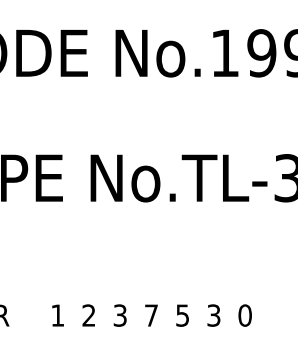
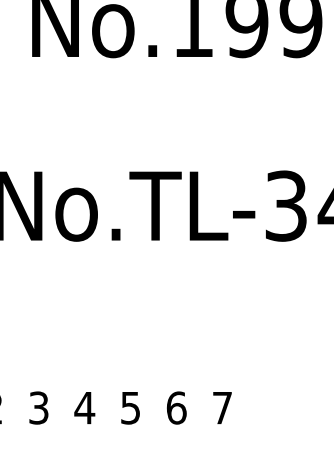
text: (151, 315) -> (84, 407), 7 -> 4
text: (213, 315) -> (175, 407), 3 -> 6
text: (244, 315) -> (221, 407), 0 -> 7

